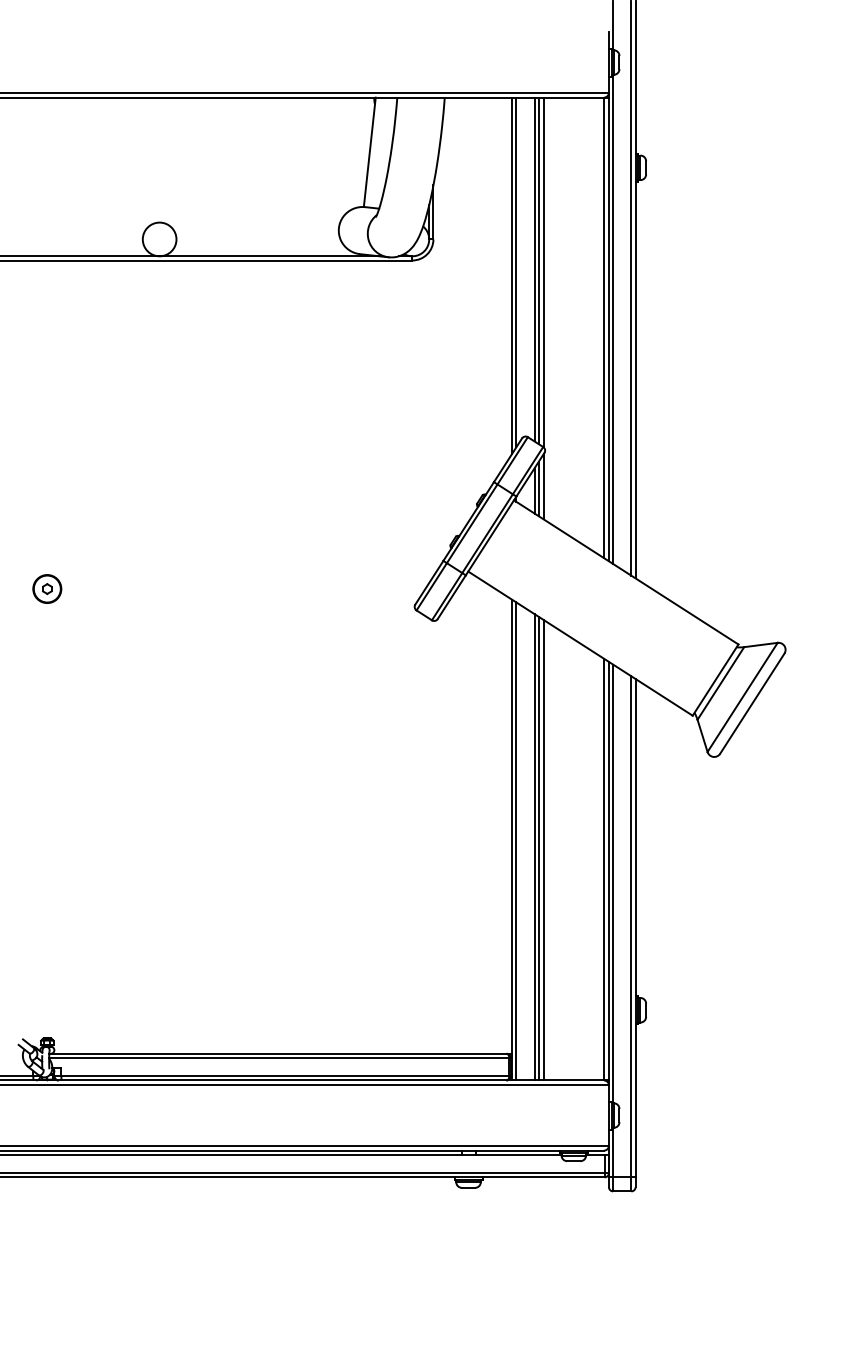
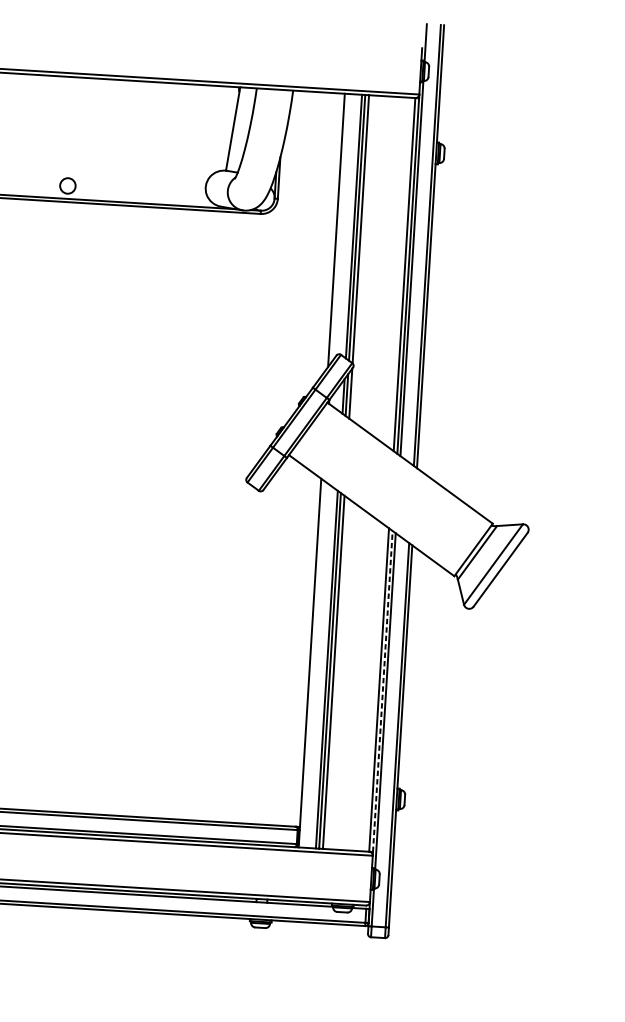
circle: (159, 239) -> (67, 185), size x0.6
line: (516, 272) -> (340, 228), removed
line: (516, 841) -> (313, 664), removed
line: (608, 870) -> (382, 690), solid -> dashed

